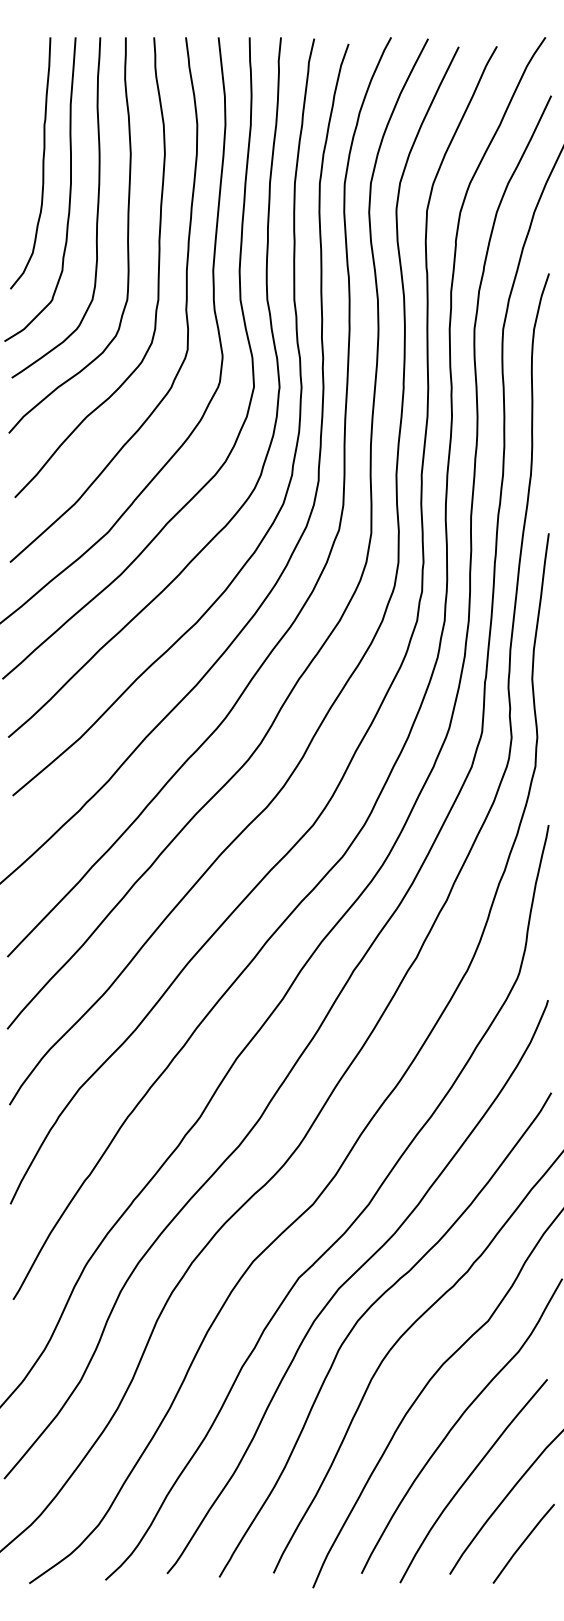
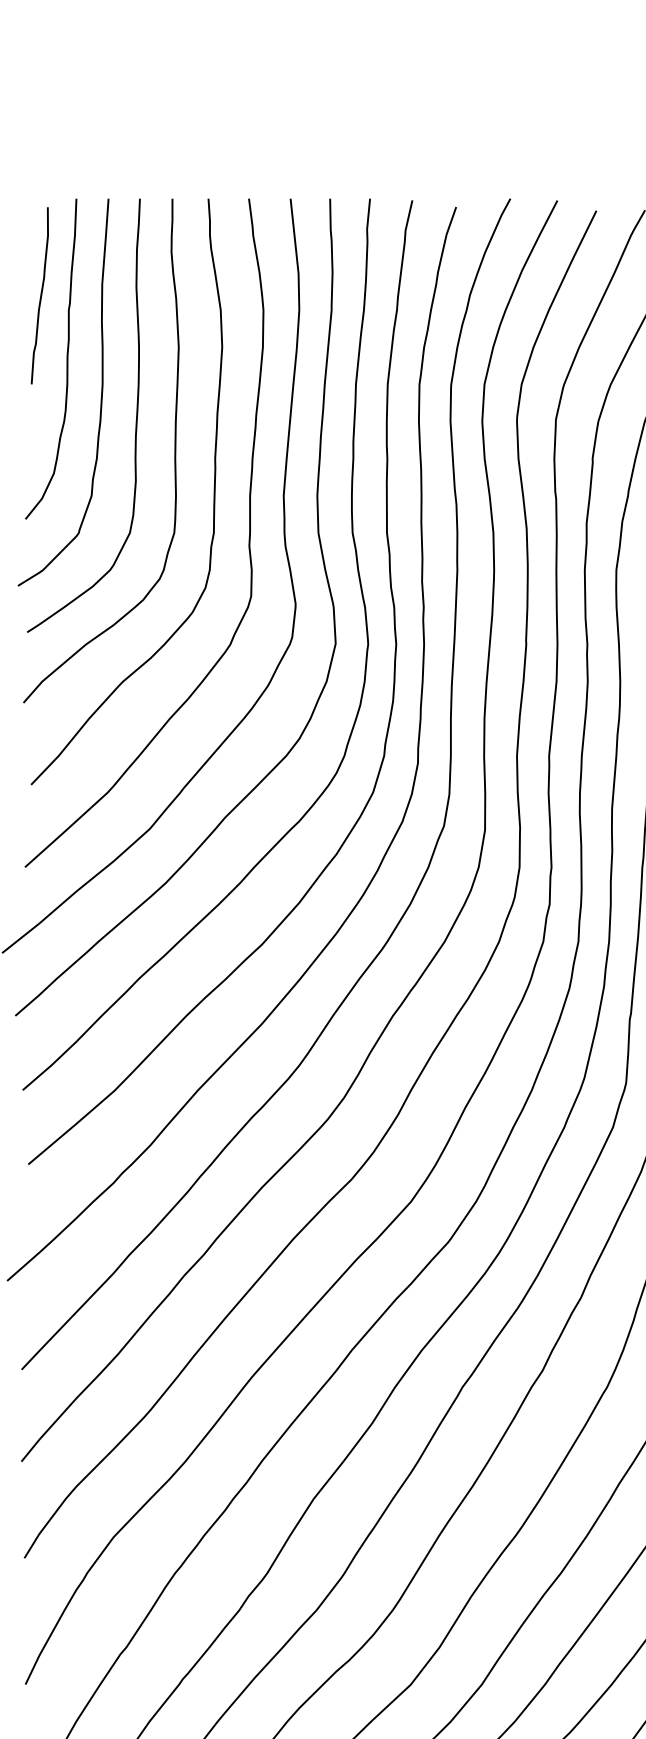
curve: (21, 113) -> (39, 295), added

